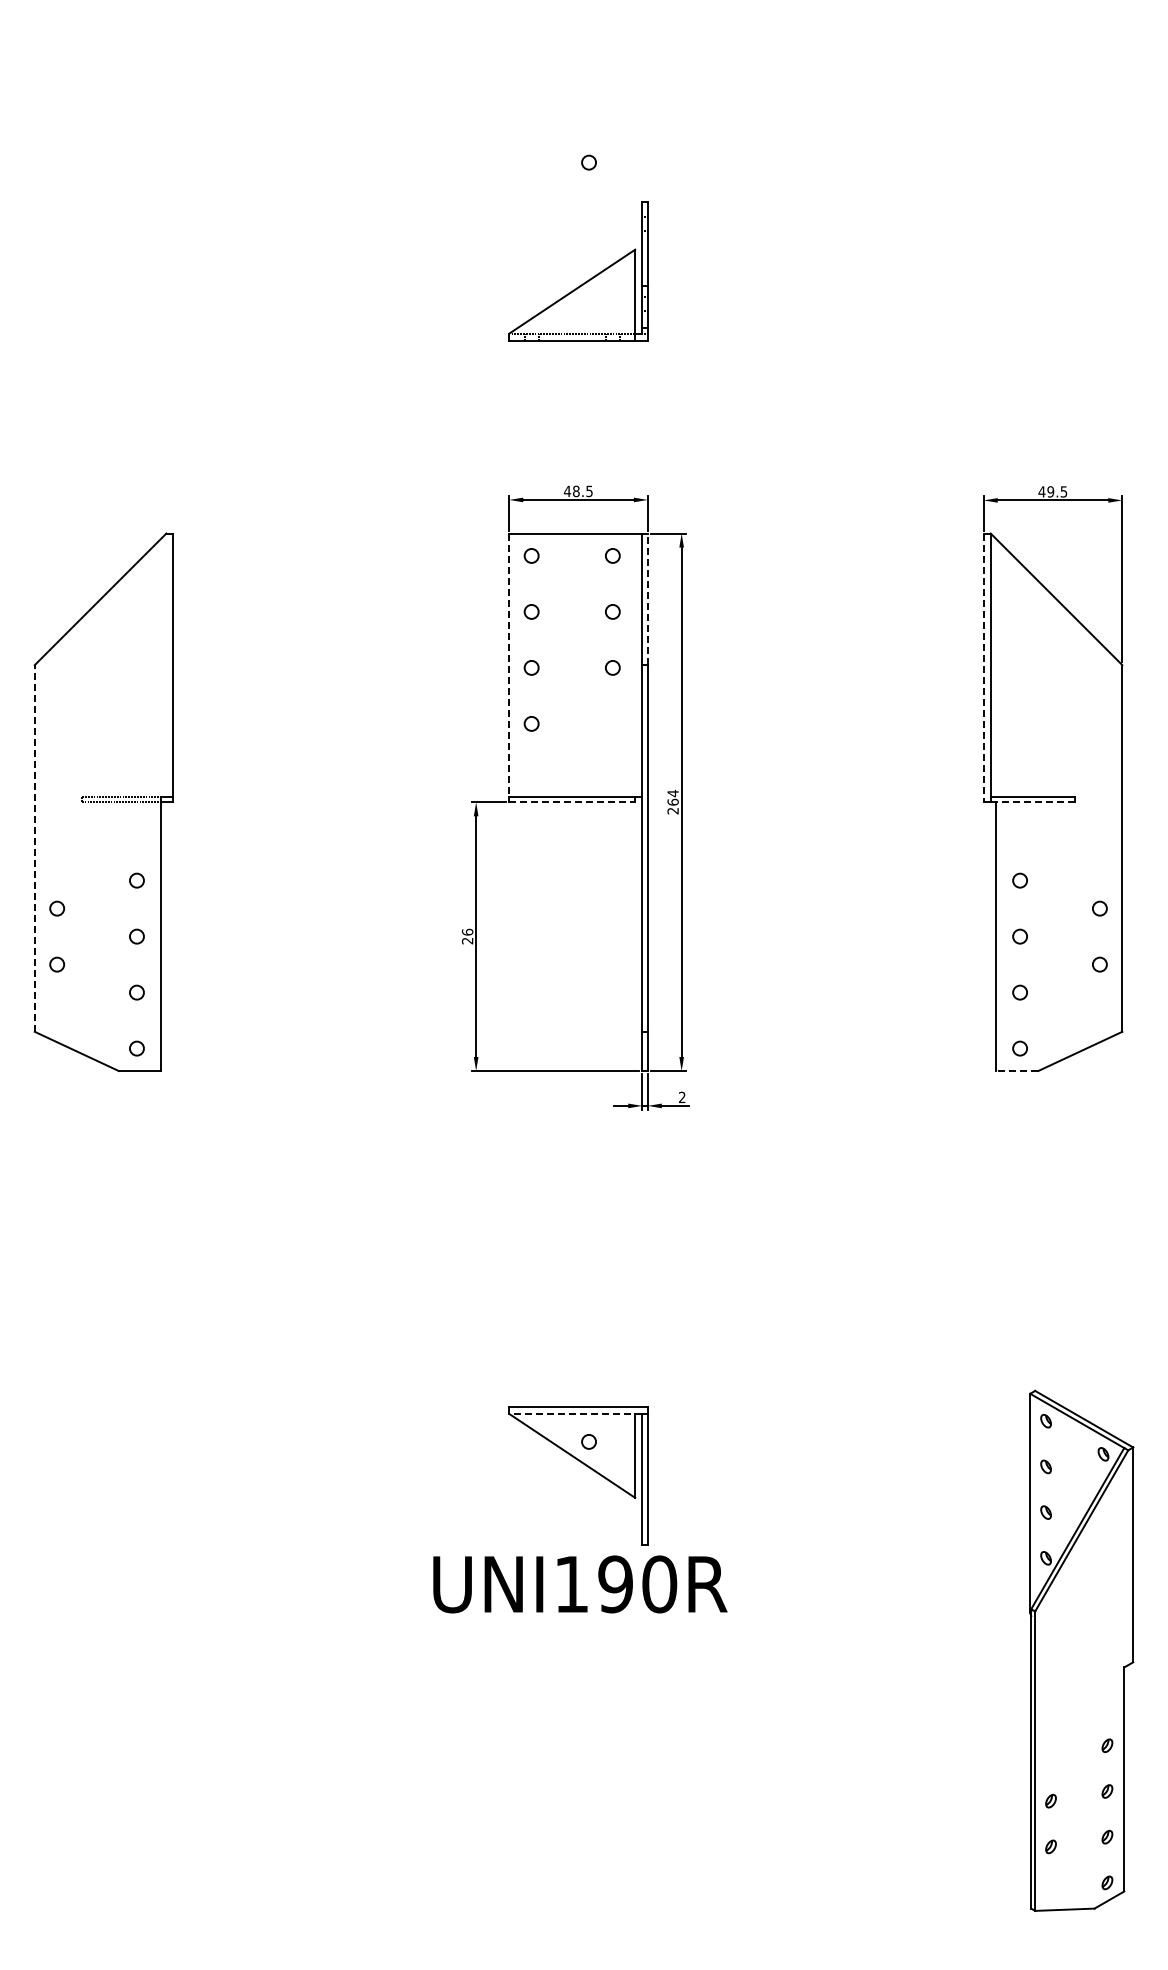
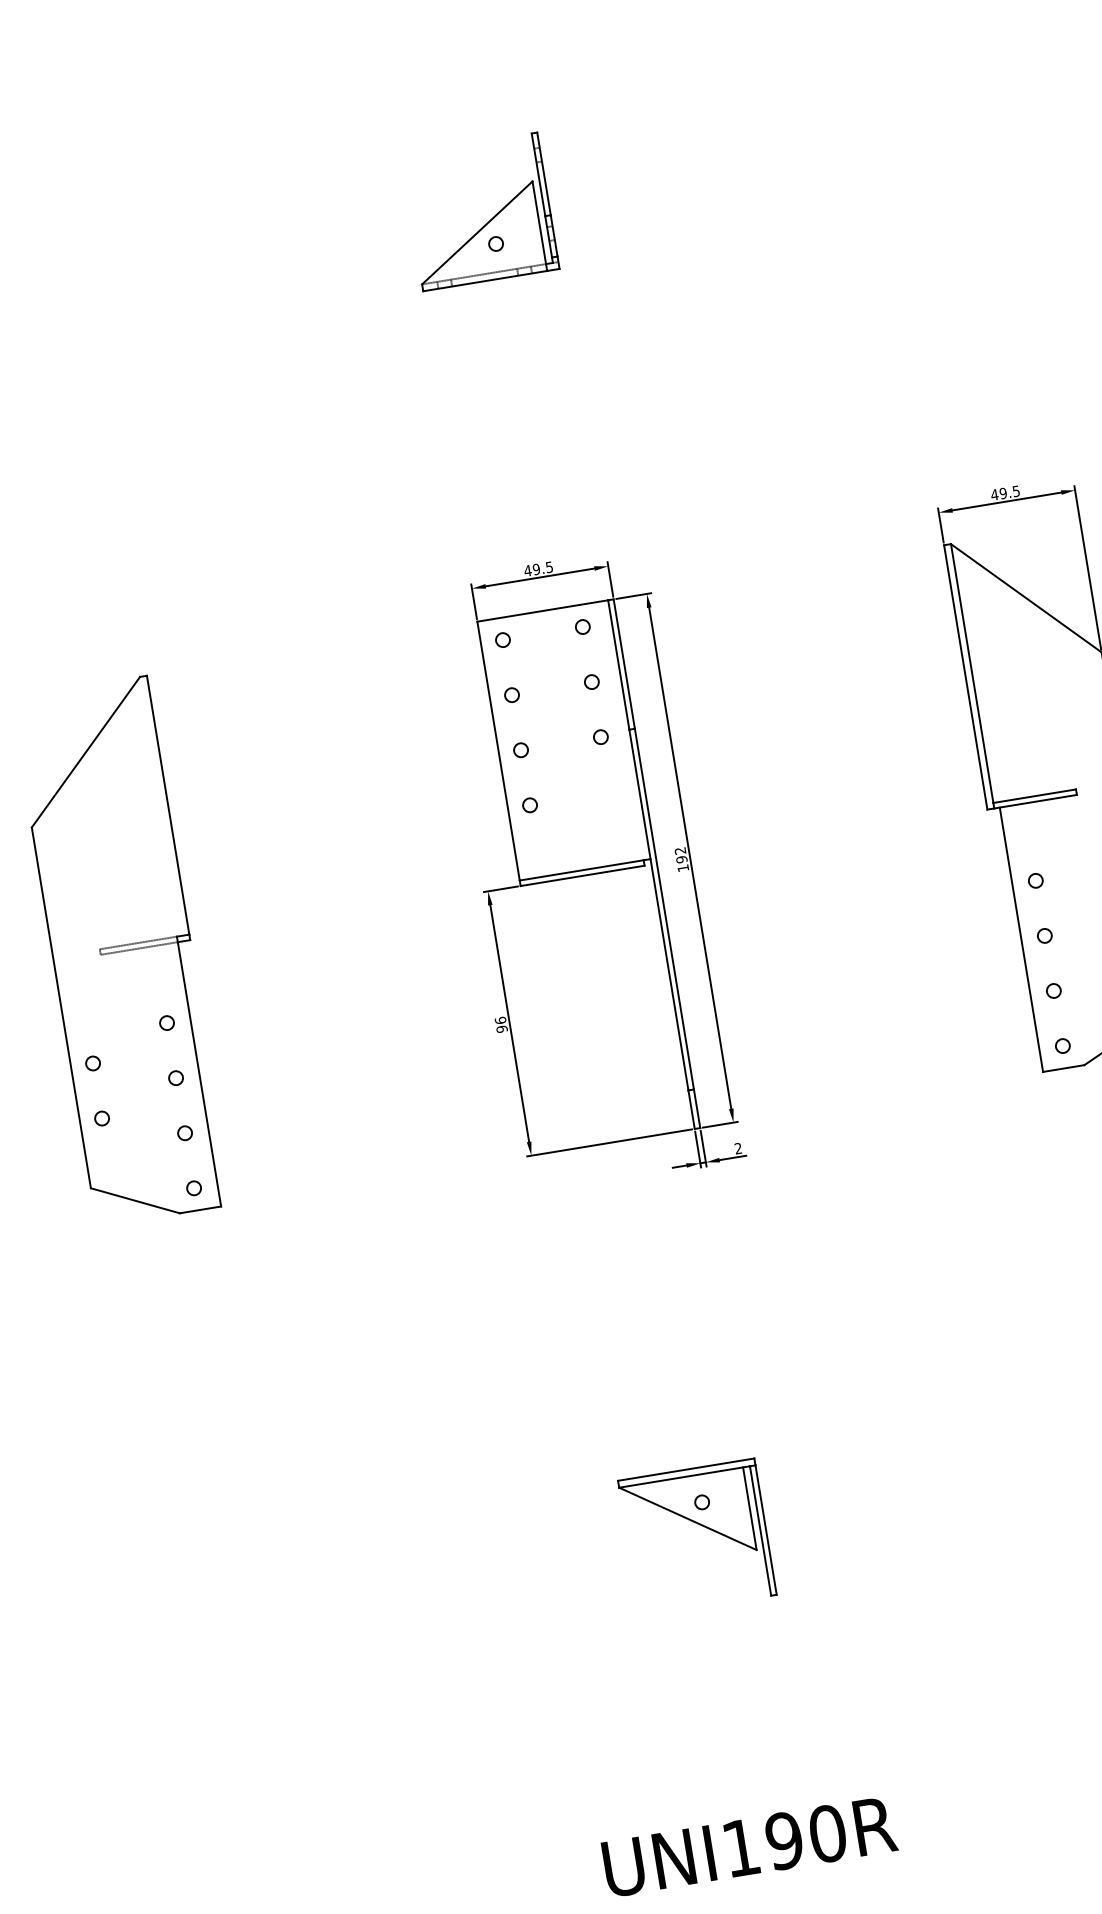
part: (585, 281) -> (488, 220), moved
text: (575, 491) -> (535, 569), 48.5 -> 49.5
line: (647, 599) -> (623, 664), dashed -> solid
line: (509, 665) -> (498, 751), dashed -> solid
line: (983, 668) -> (965, 678), dashed -> solid
text: (672, 801) -> (681, 858), 264 -> 192
line: (572, 802) -> (582, 876), dashed -> solid
line: (1032, 802) -> (1035, 801), dashed -> solid
line: (34, 847) -> (60, 1006), dashed -> solid
text: (467, 940) -> (501, 1028), 26 -> 96
line: (1017, 1071) -> (1063, 1068), dashed -> solid
line: (575, 1413) -> (684, 1476), dashed -> solid
text: (580, 1584) -> (749, 1846), moved

